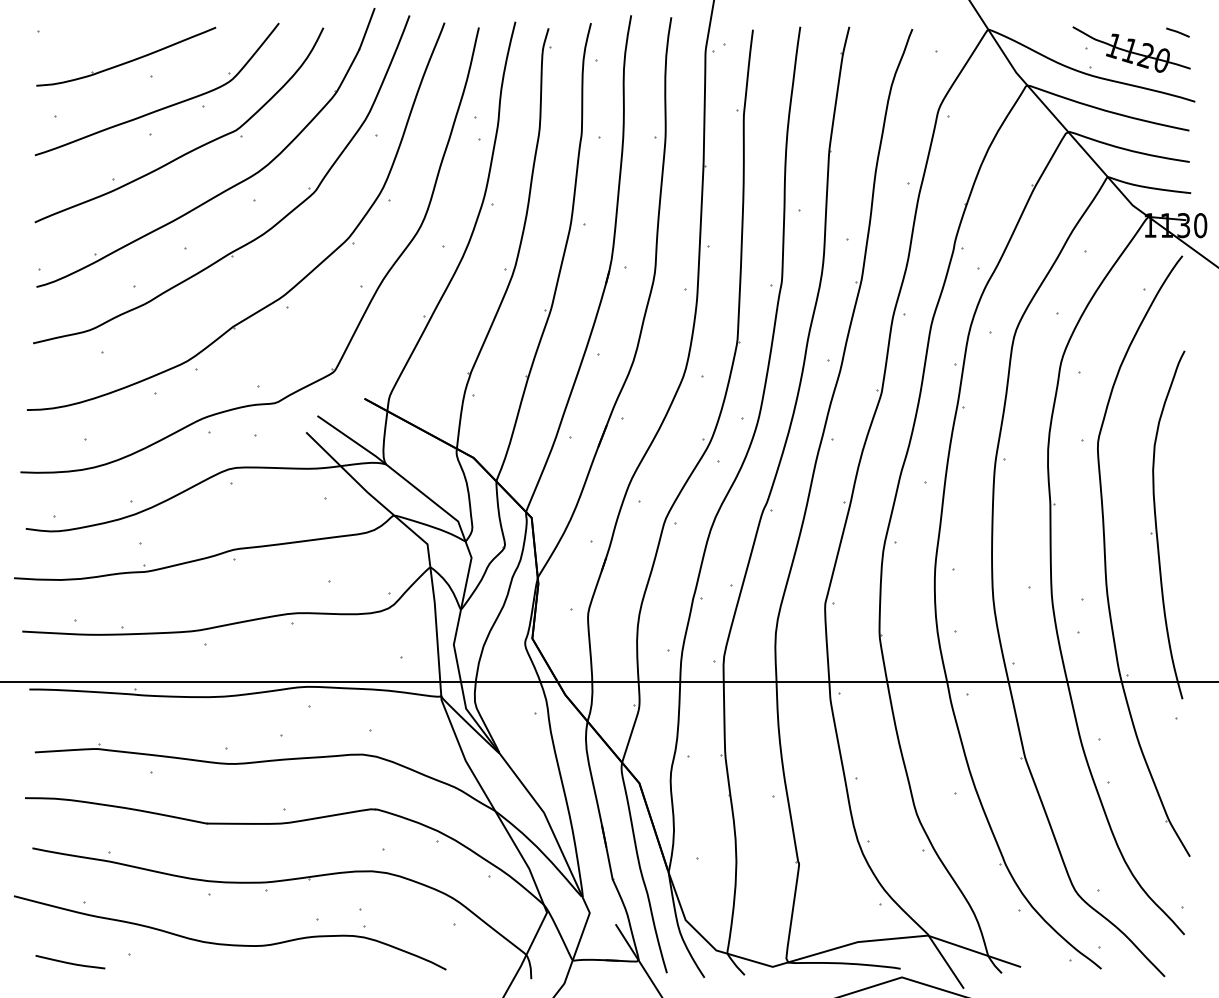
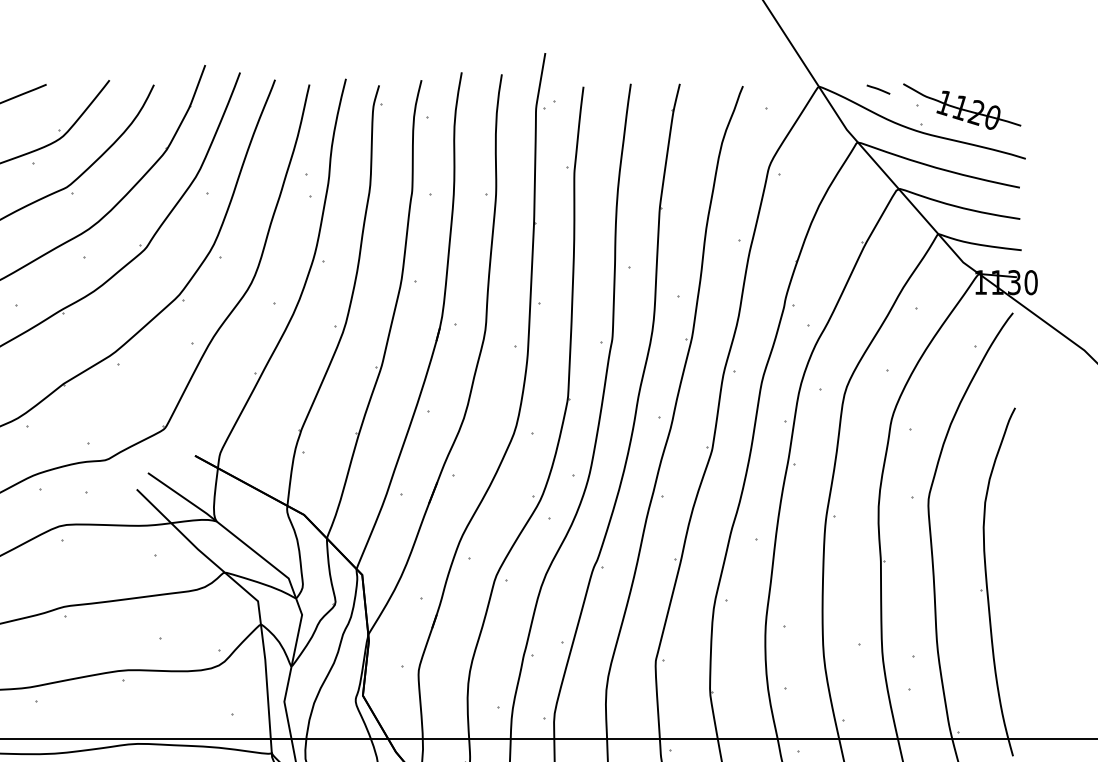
line: (1177, 32) -> (878, 89), moved

